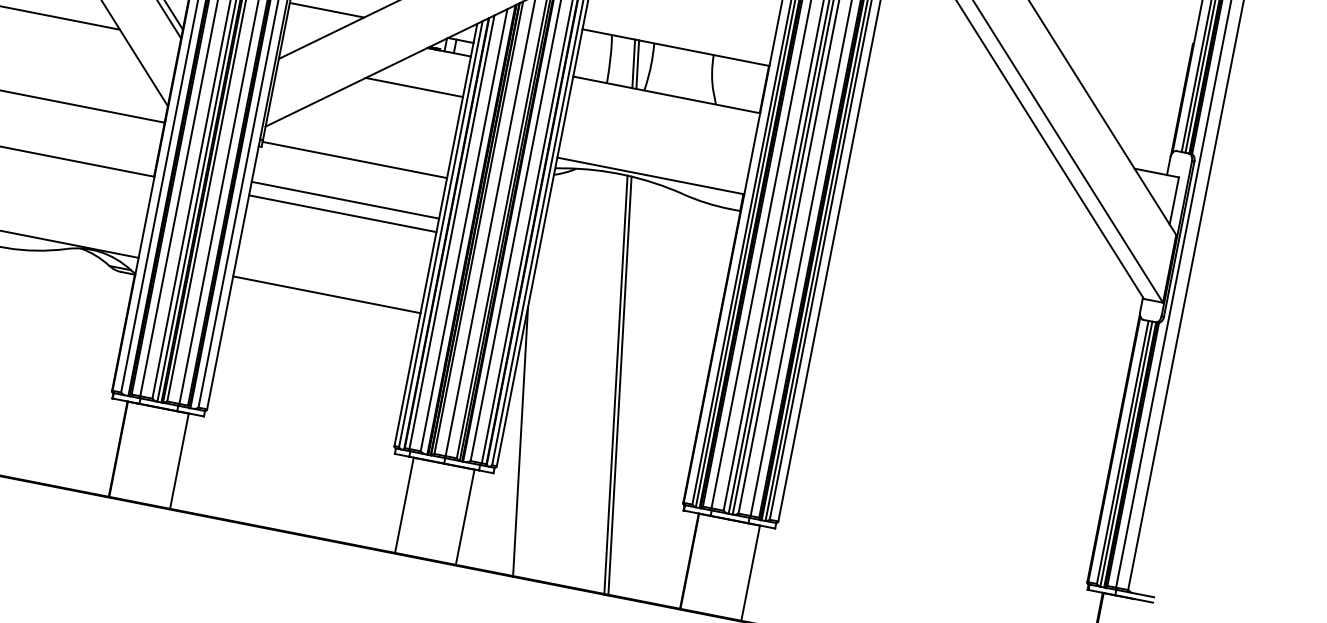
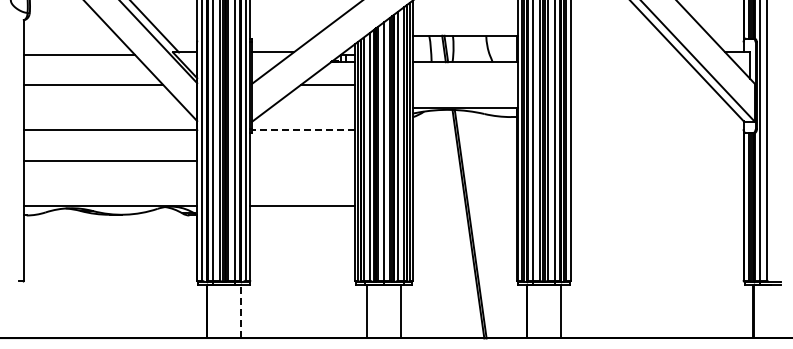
line: (354, 160) -> (303, 130), solid -> dashed
line: (344, 200) -> (302, 153), removed
line: (342, 213) -> (302, 160), removed
line: (519, 441) -> (422, 264), removed
line: (178, 461) -> (240, 311), solid -> dashed

